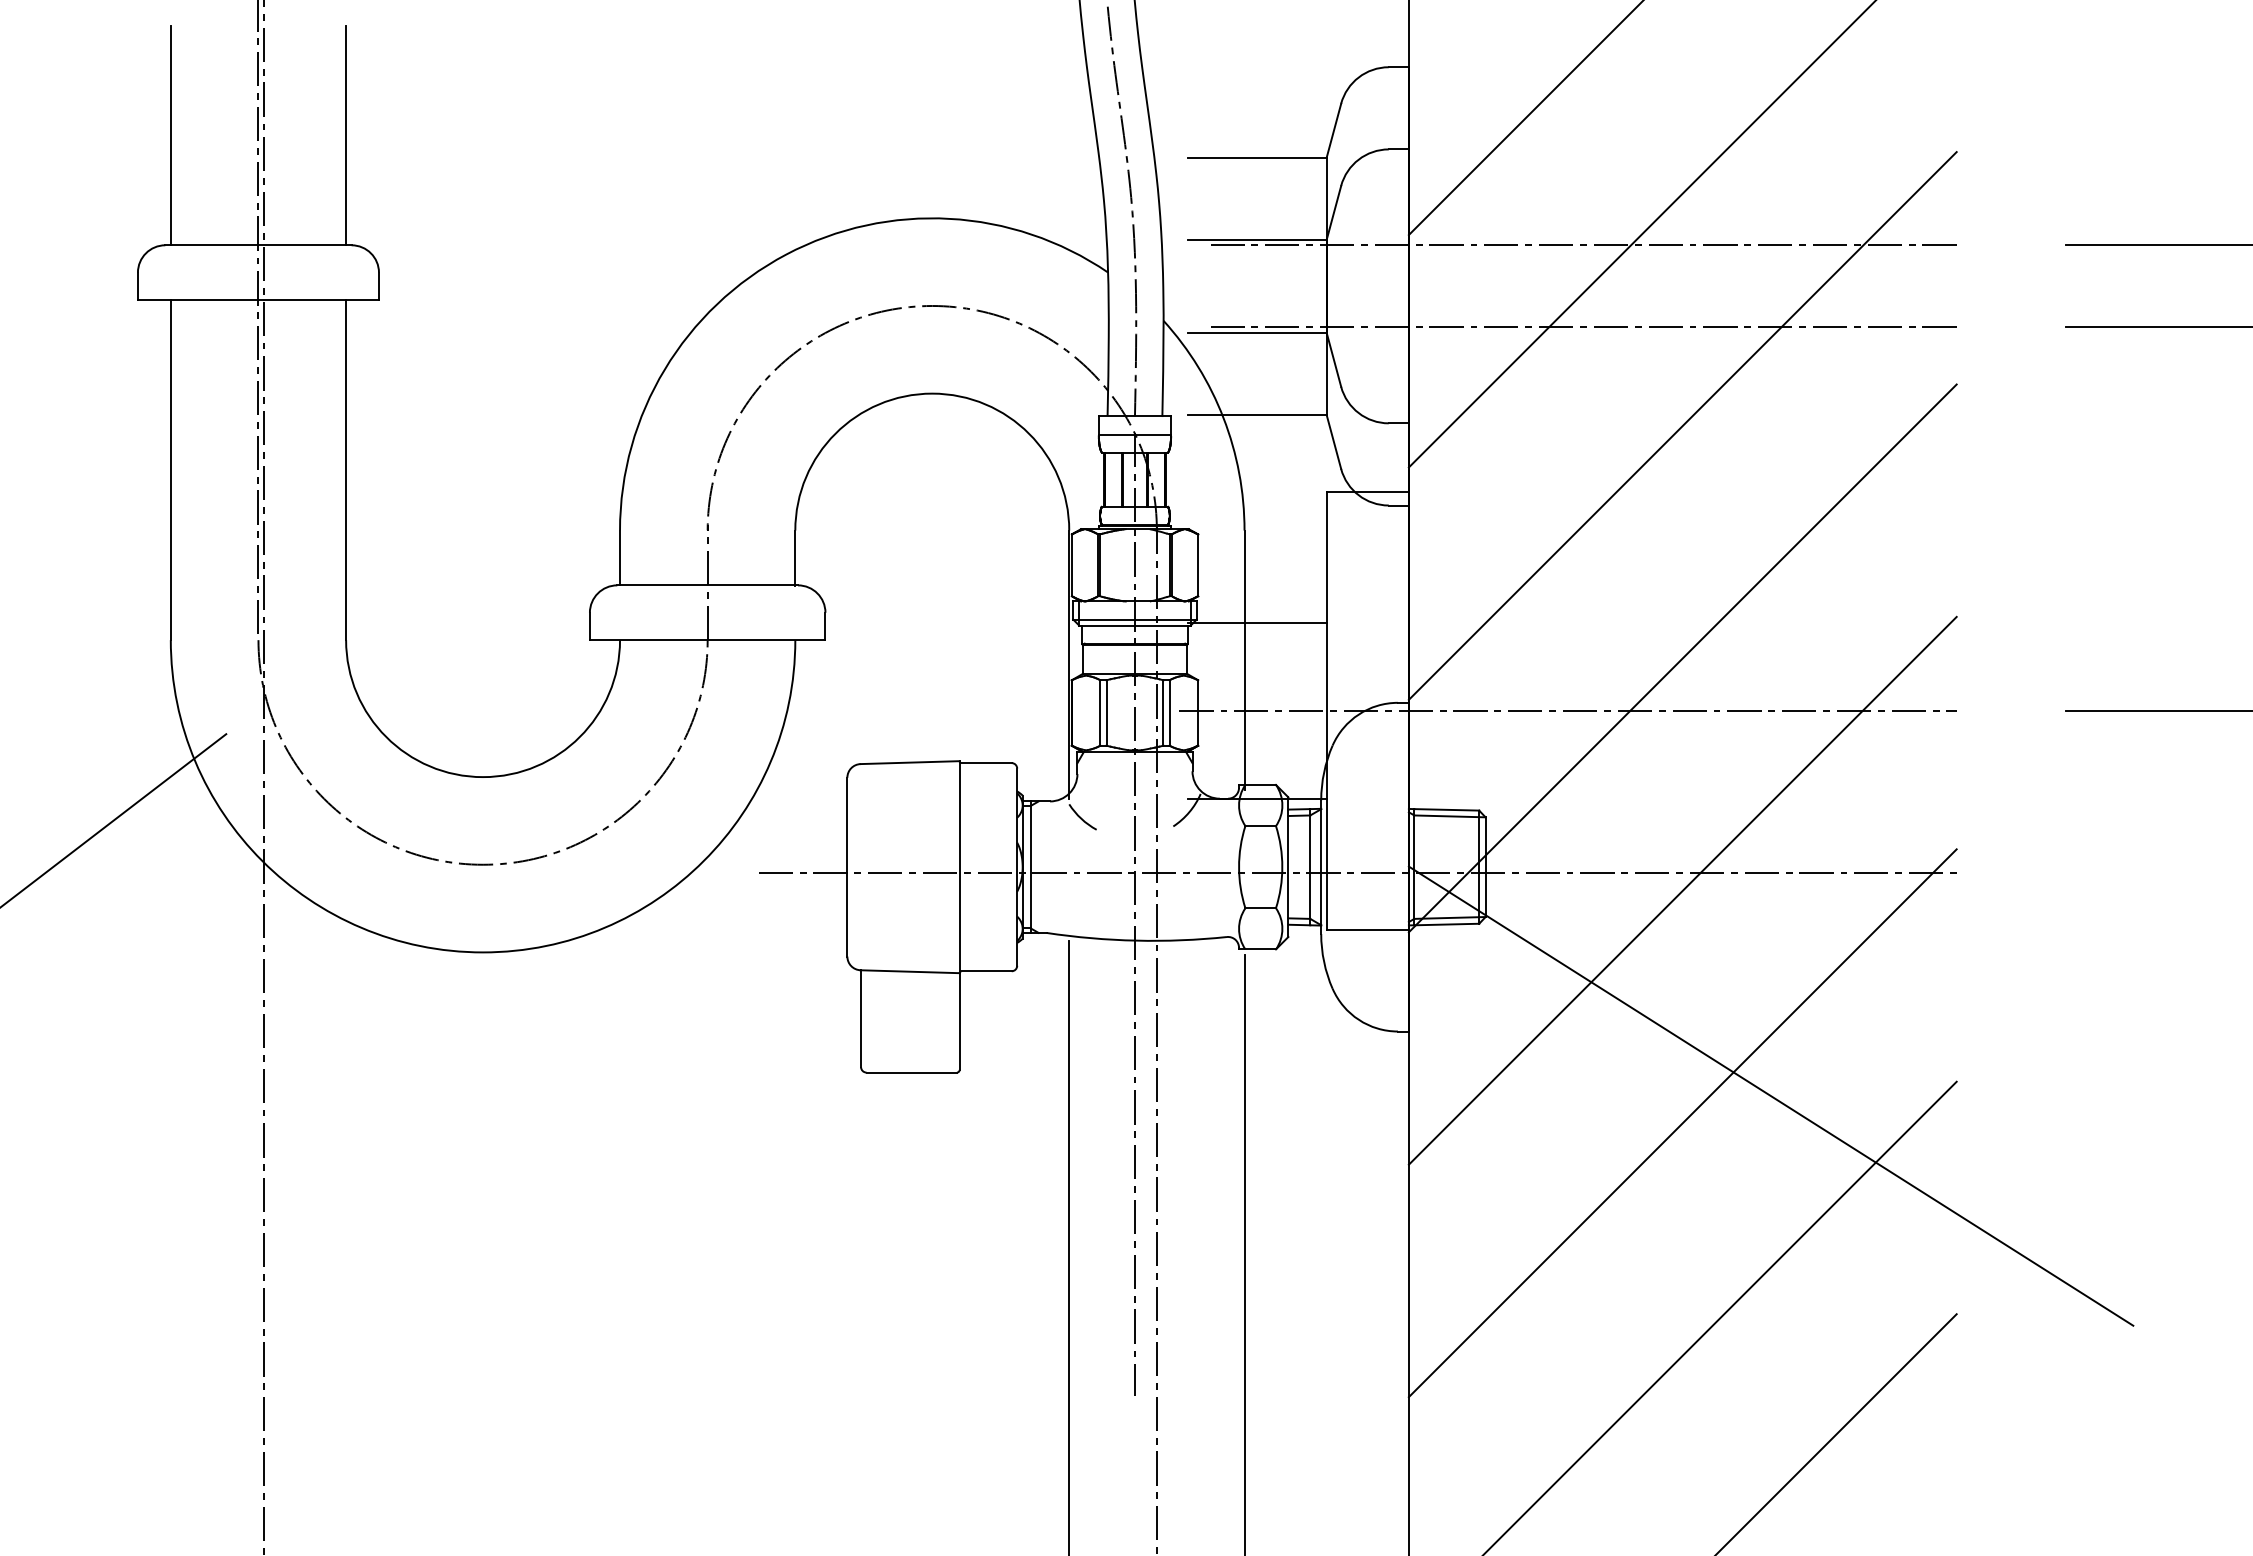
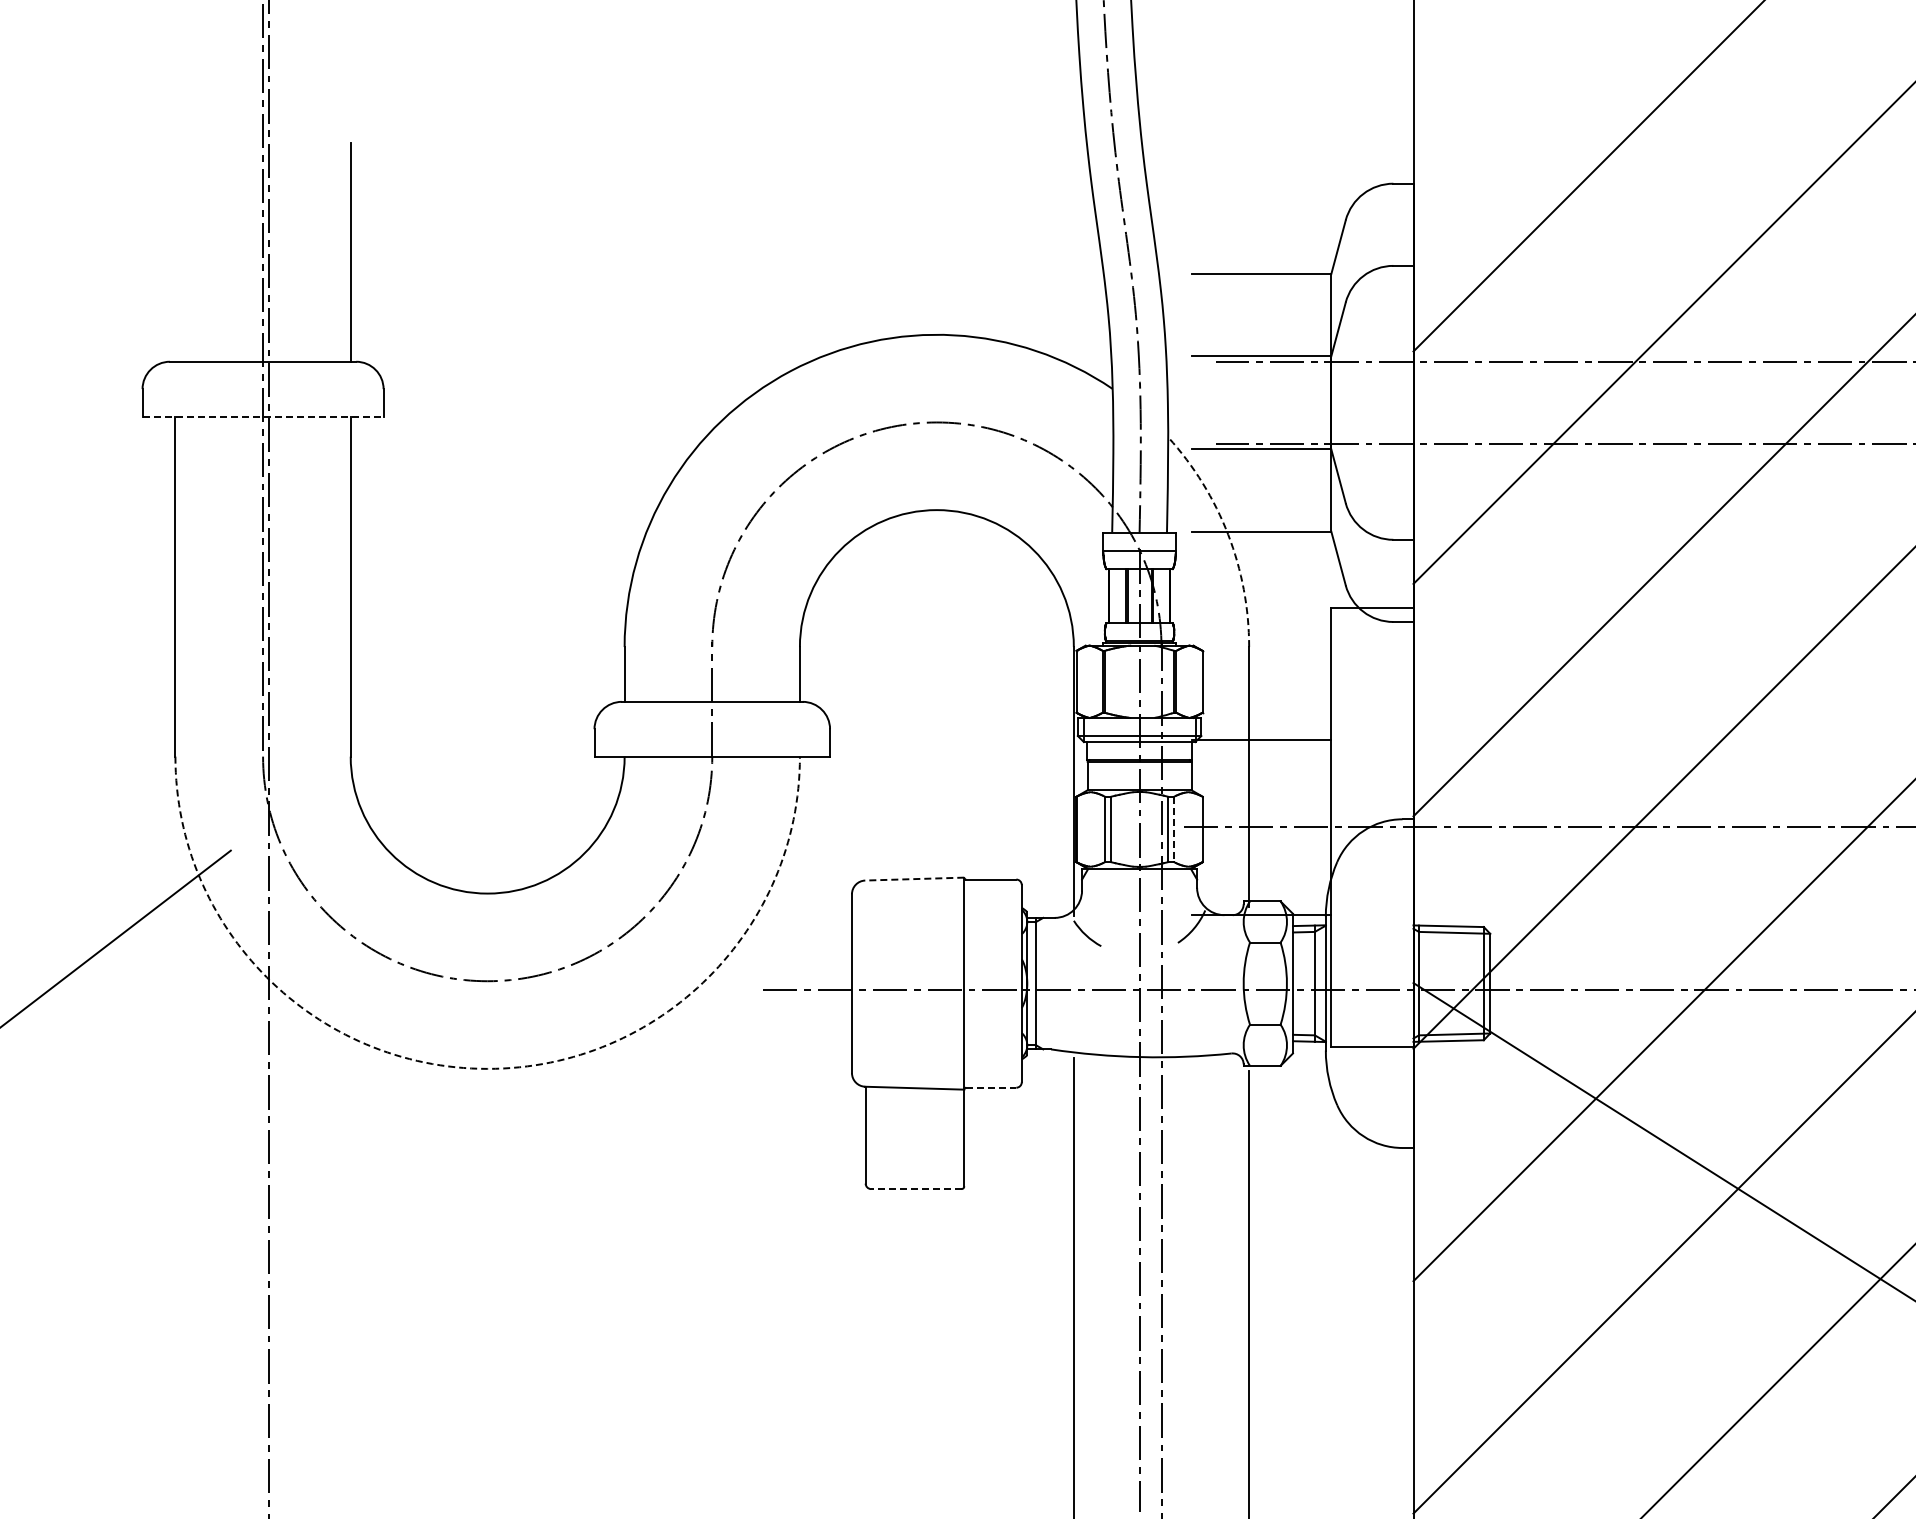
line: (170, 135) -> (175, 251), removed
line: (258, 300) -> (263, 416), solid -> dashed
arc: (1223, 418) -> (1228, 534), solid -> dashed
line: (1169, 713) -> (1174, 829), solid -> dashed
line: (910, 762) -> (915, 878), solid -> dashed
arc: (483, 952) -> (488, 1068), solid -> dashed
line: (987, 971) -> (992, 1087), solid -> dashed
line: (911, 1072) -> (916, 1188), solid -> dashed

